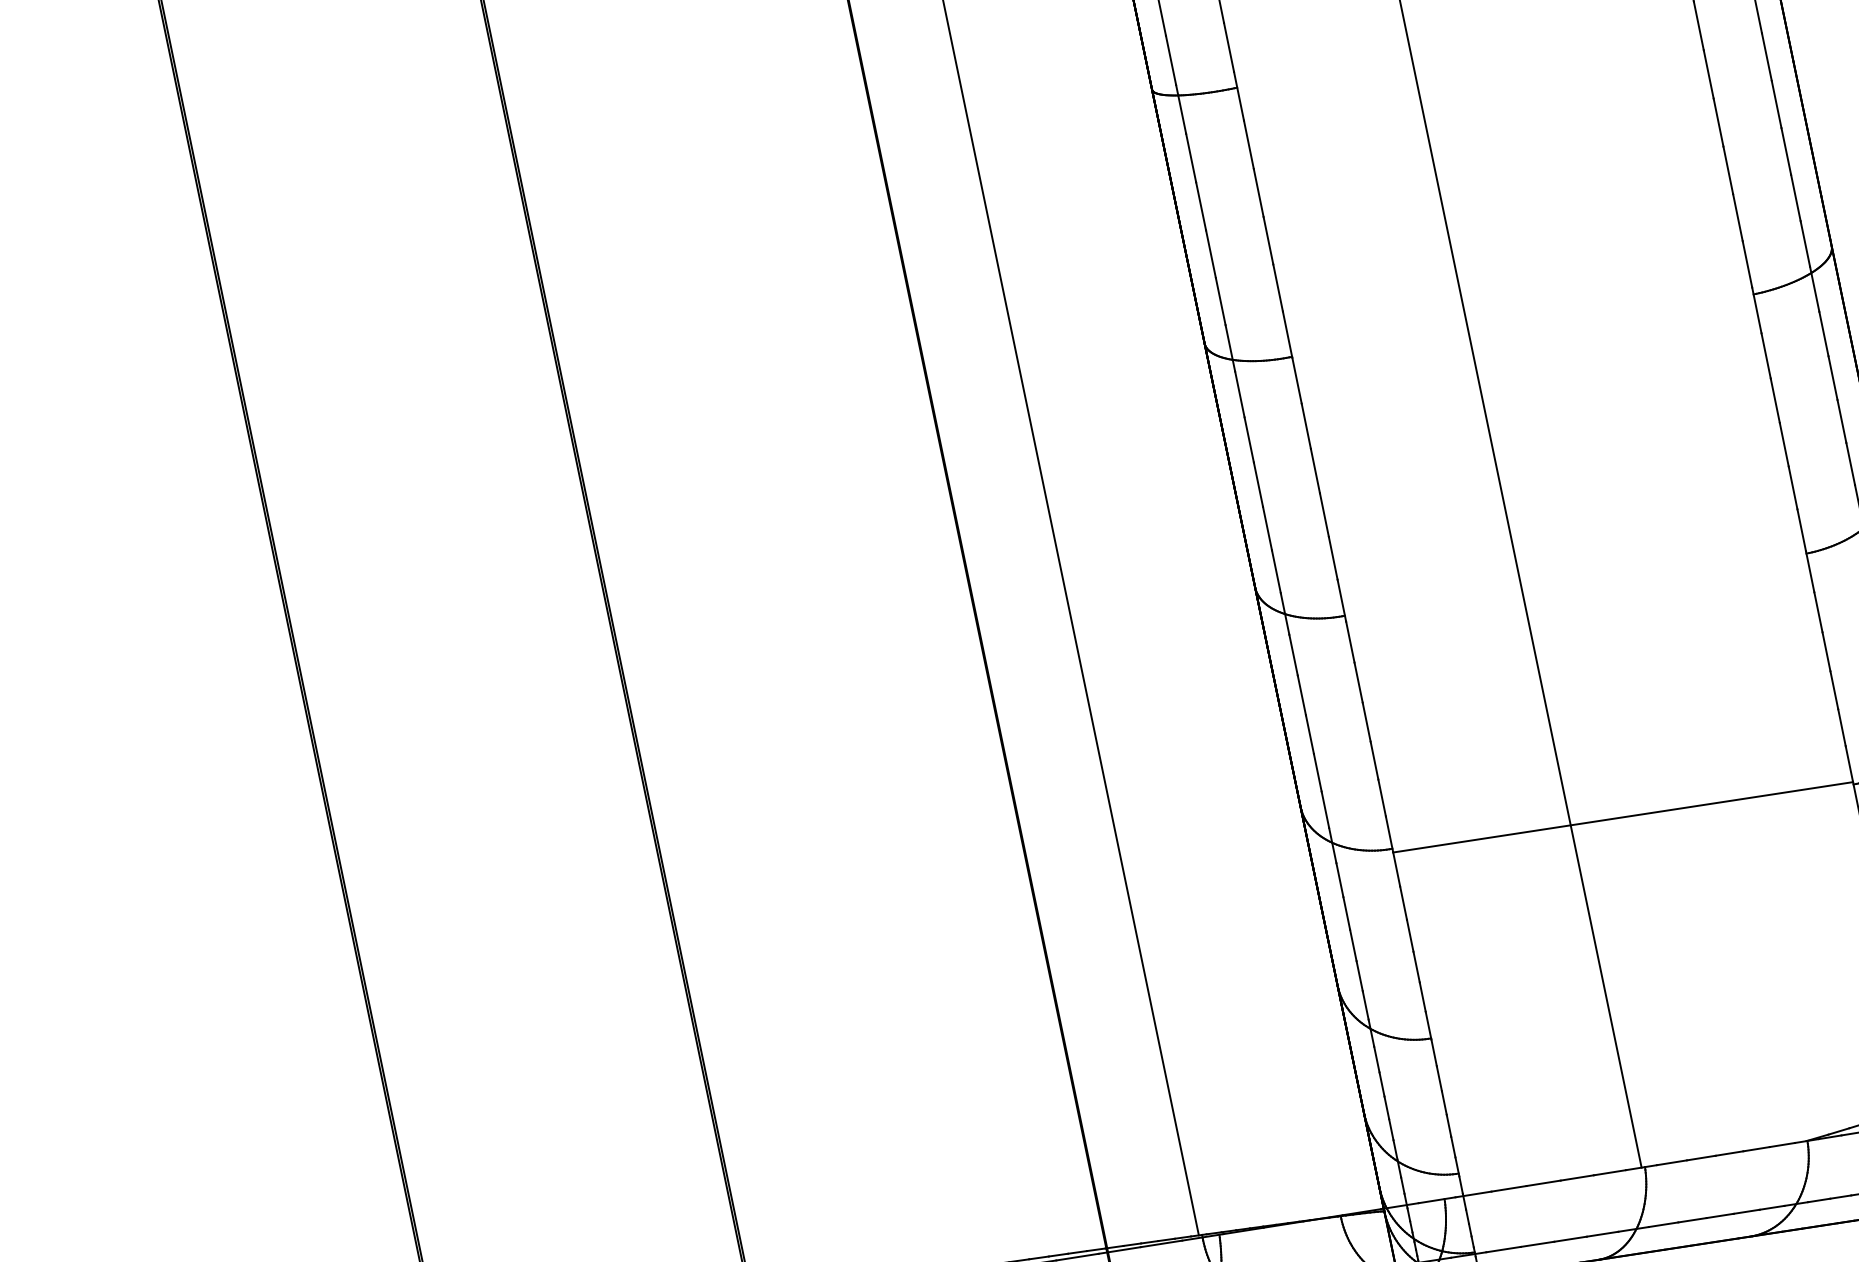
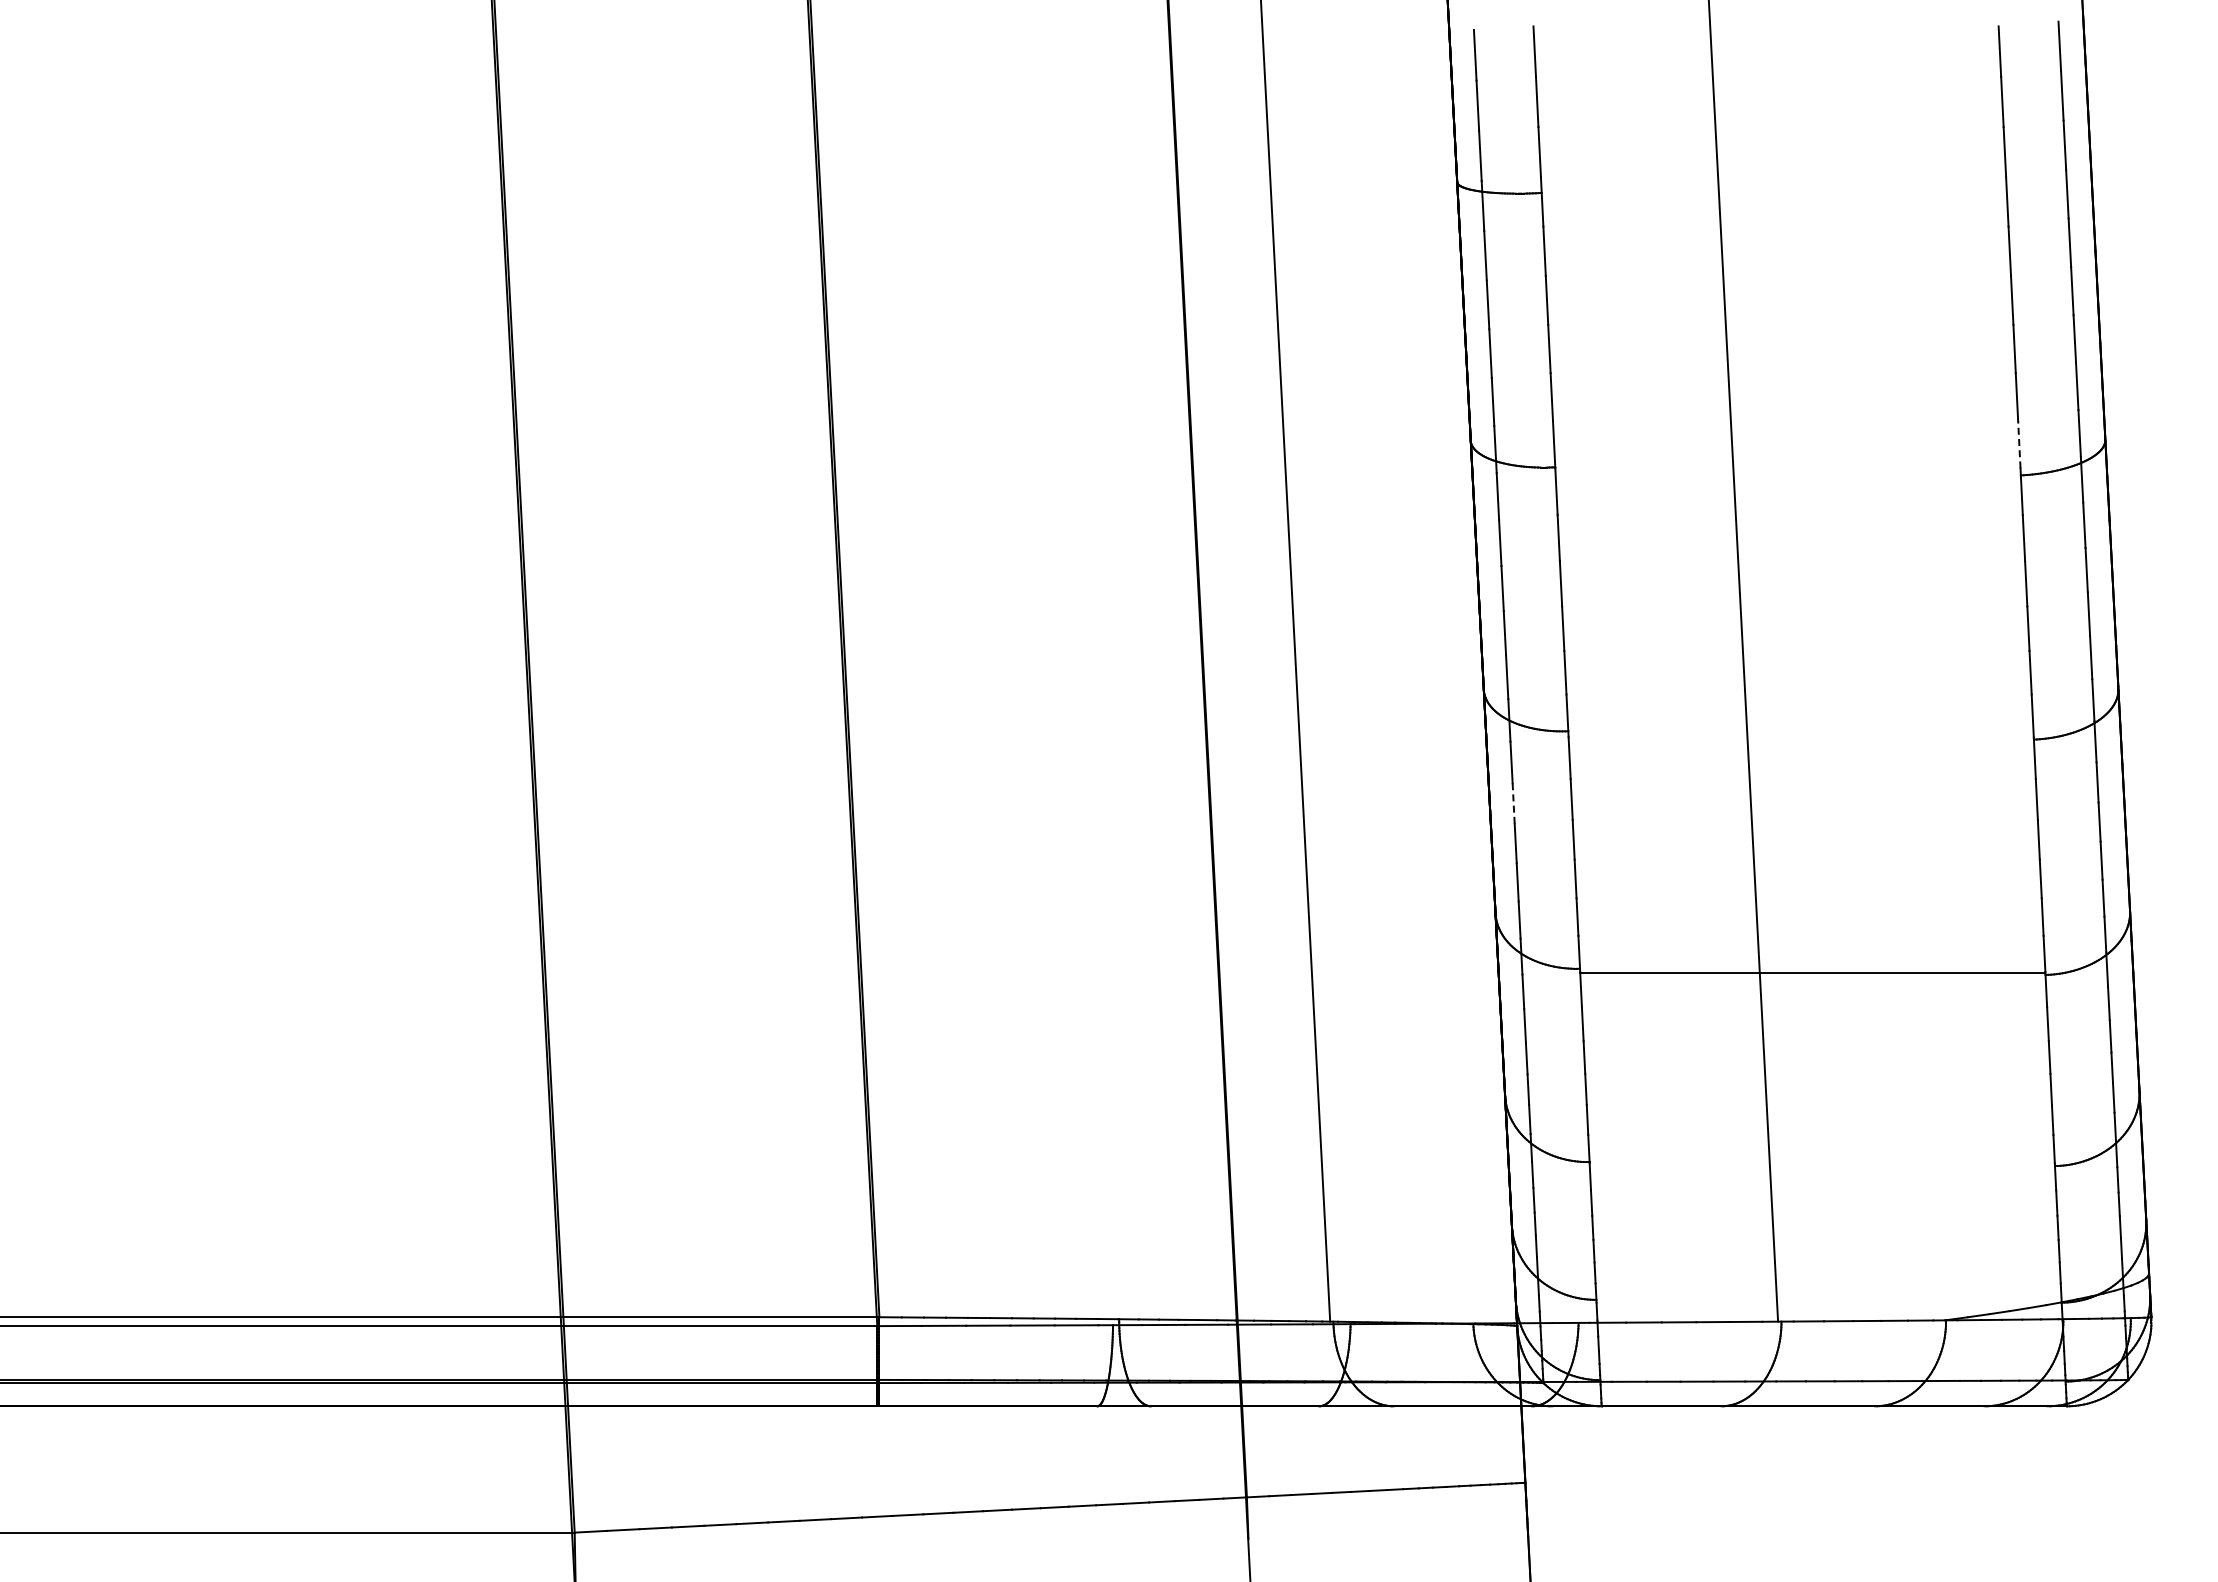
line: (1747, 264) -> (2019, 444), solid -> dashed
line: (1301, 695) -> (1513, 803), solid -> dashed

